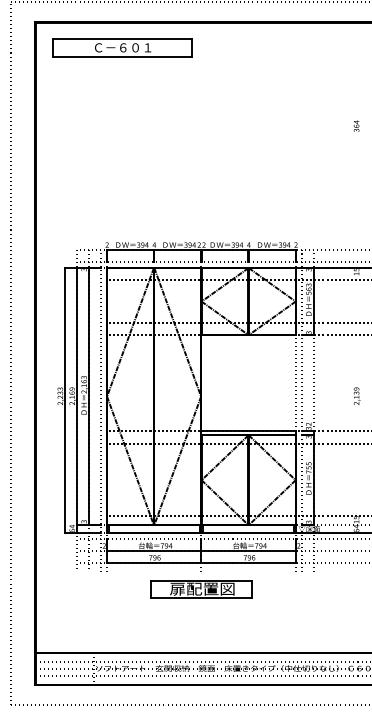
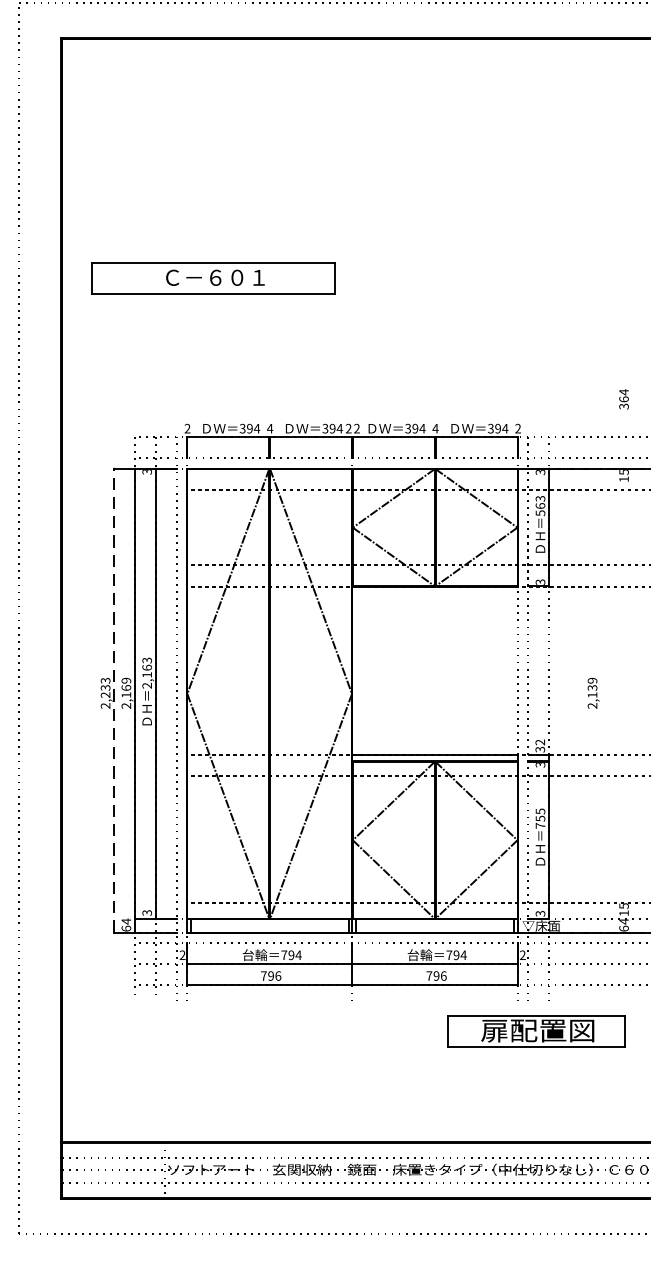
part: (122, 47) -> (214, 277), moved
text: (356, 125) -> (623, 397), moved
text: (356, 395) -> (592, 692), moved
line: (65, 400) -> (114, 700), solid -> dashed
part: (201, 589) -> (536, 1031), moved

